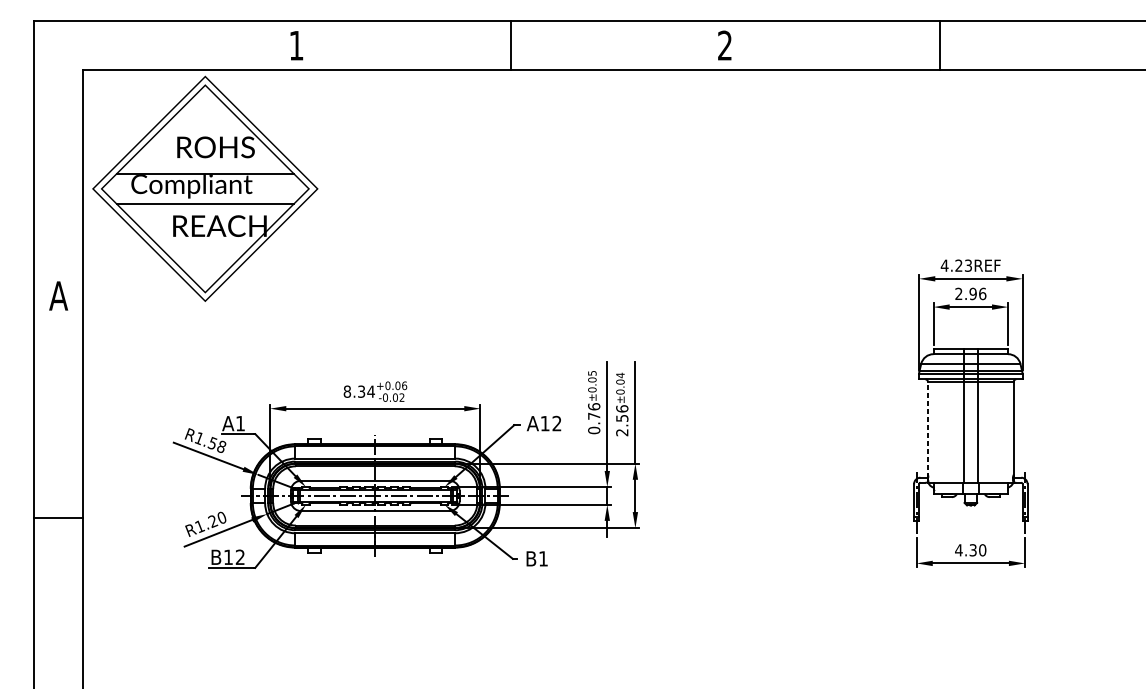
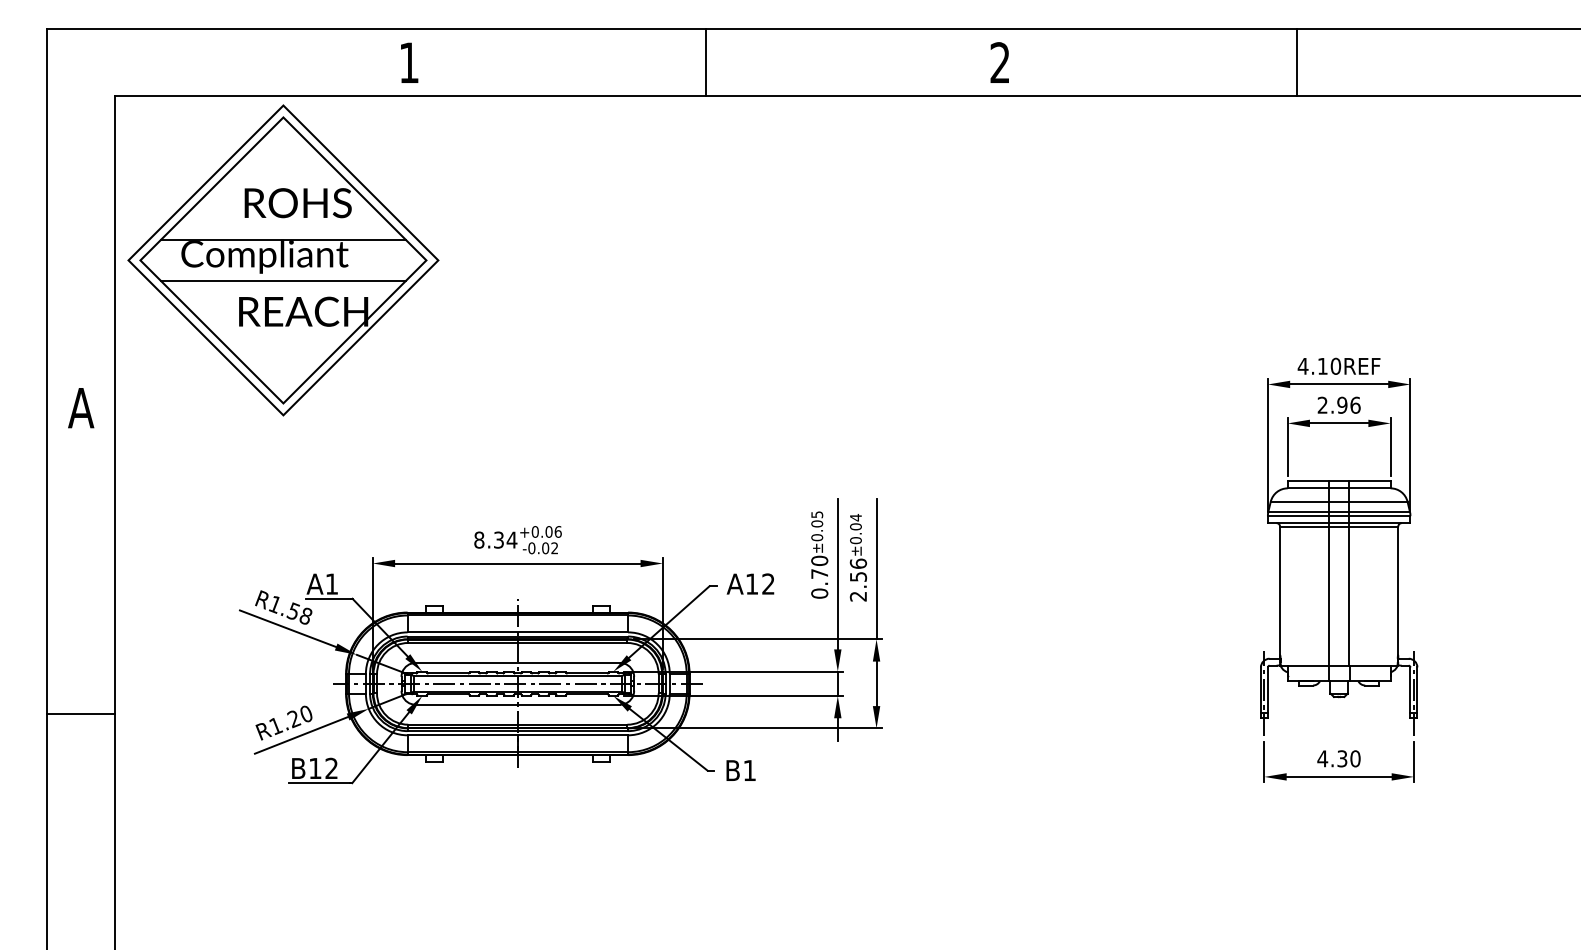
text: (963, 265) -> (1329, 365), 4.23REF -> 4.10REF
text: (594, 406) -> (819, 560), 0.76 -> 0.70
line: (928, 429) -> (1280, 592), dashed -> solid

